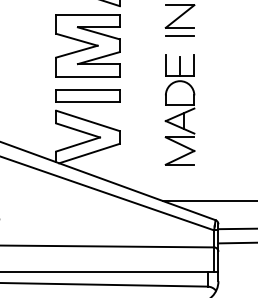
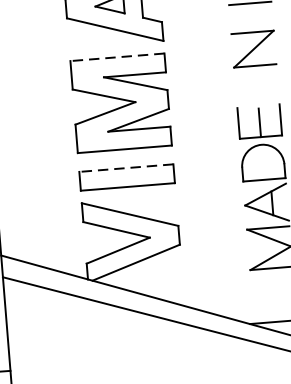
line: (88, 14) -> (118, 57), solid -> dashed
line: (179, 36) -> (255, 78), removed
line: (88, 89) -> (127, 168), solid -> dashed

